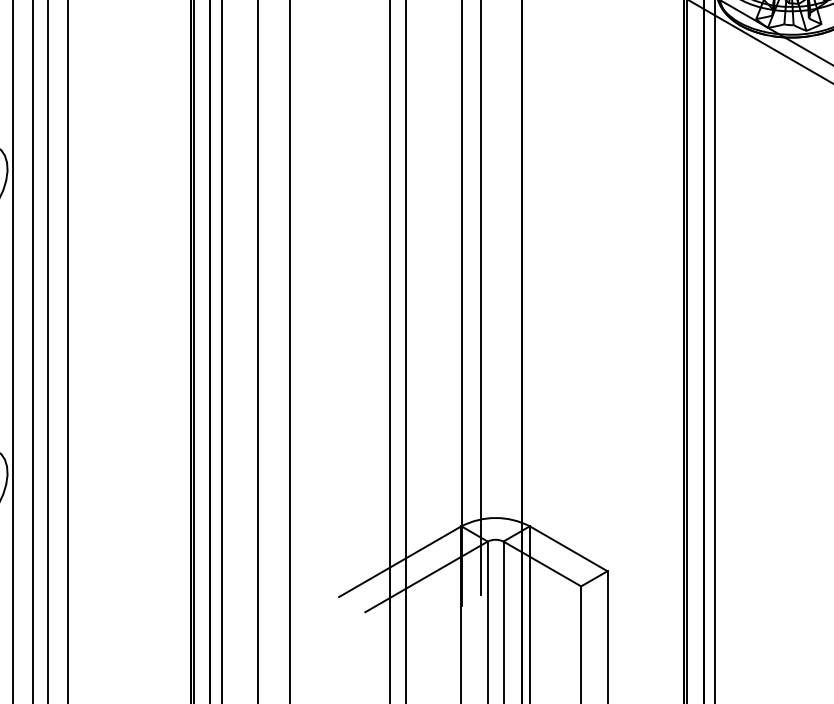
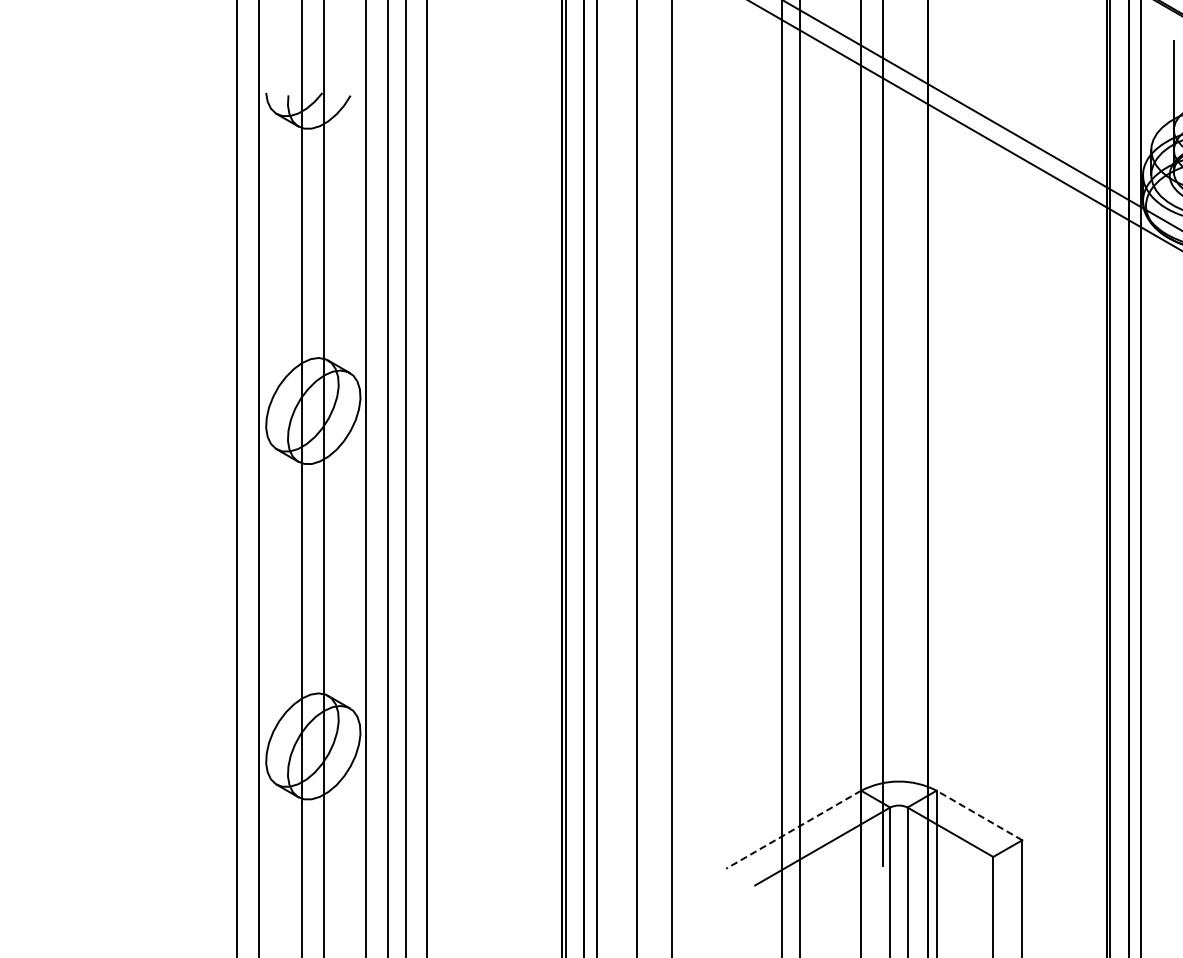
line: (568, 548) -> (979, 815), solid -> dashed
line: (400, 561) -> (793, 829), solid -> dashed

